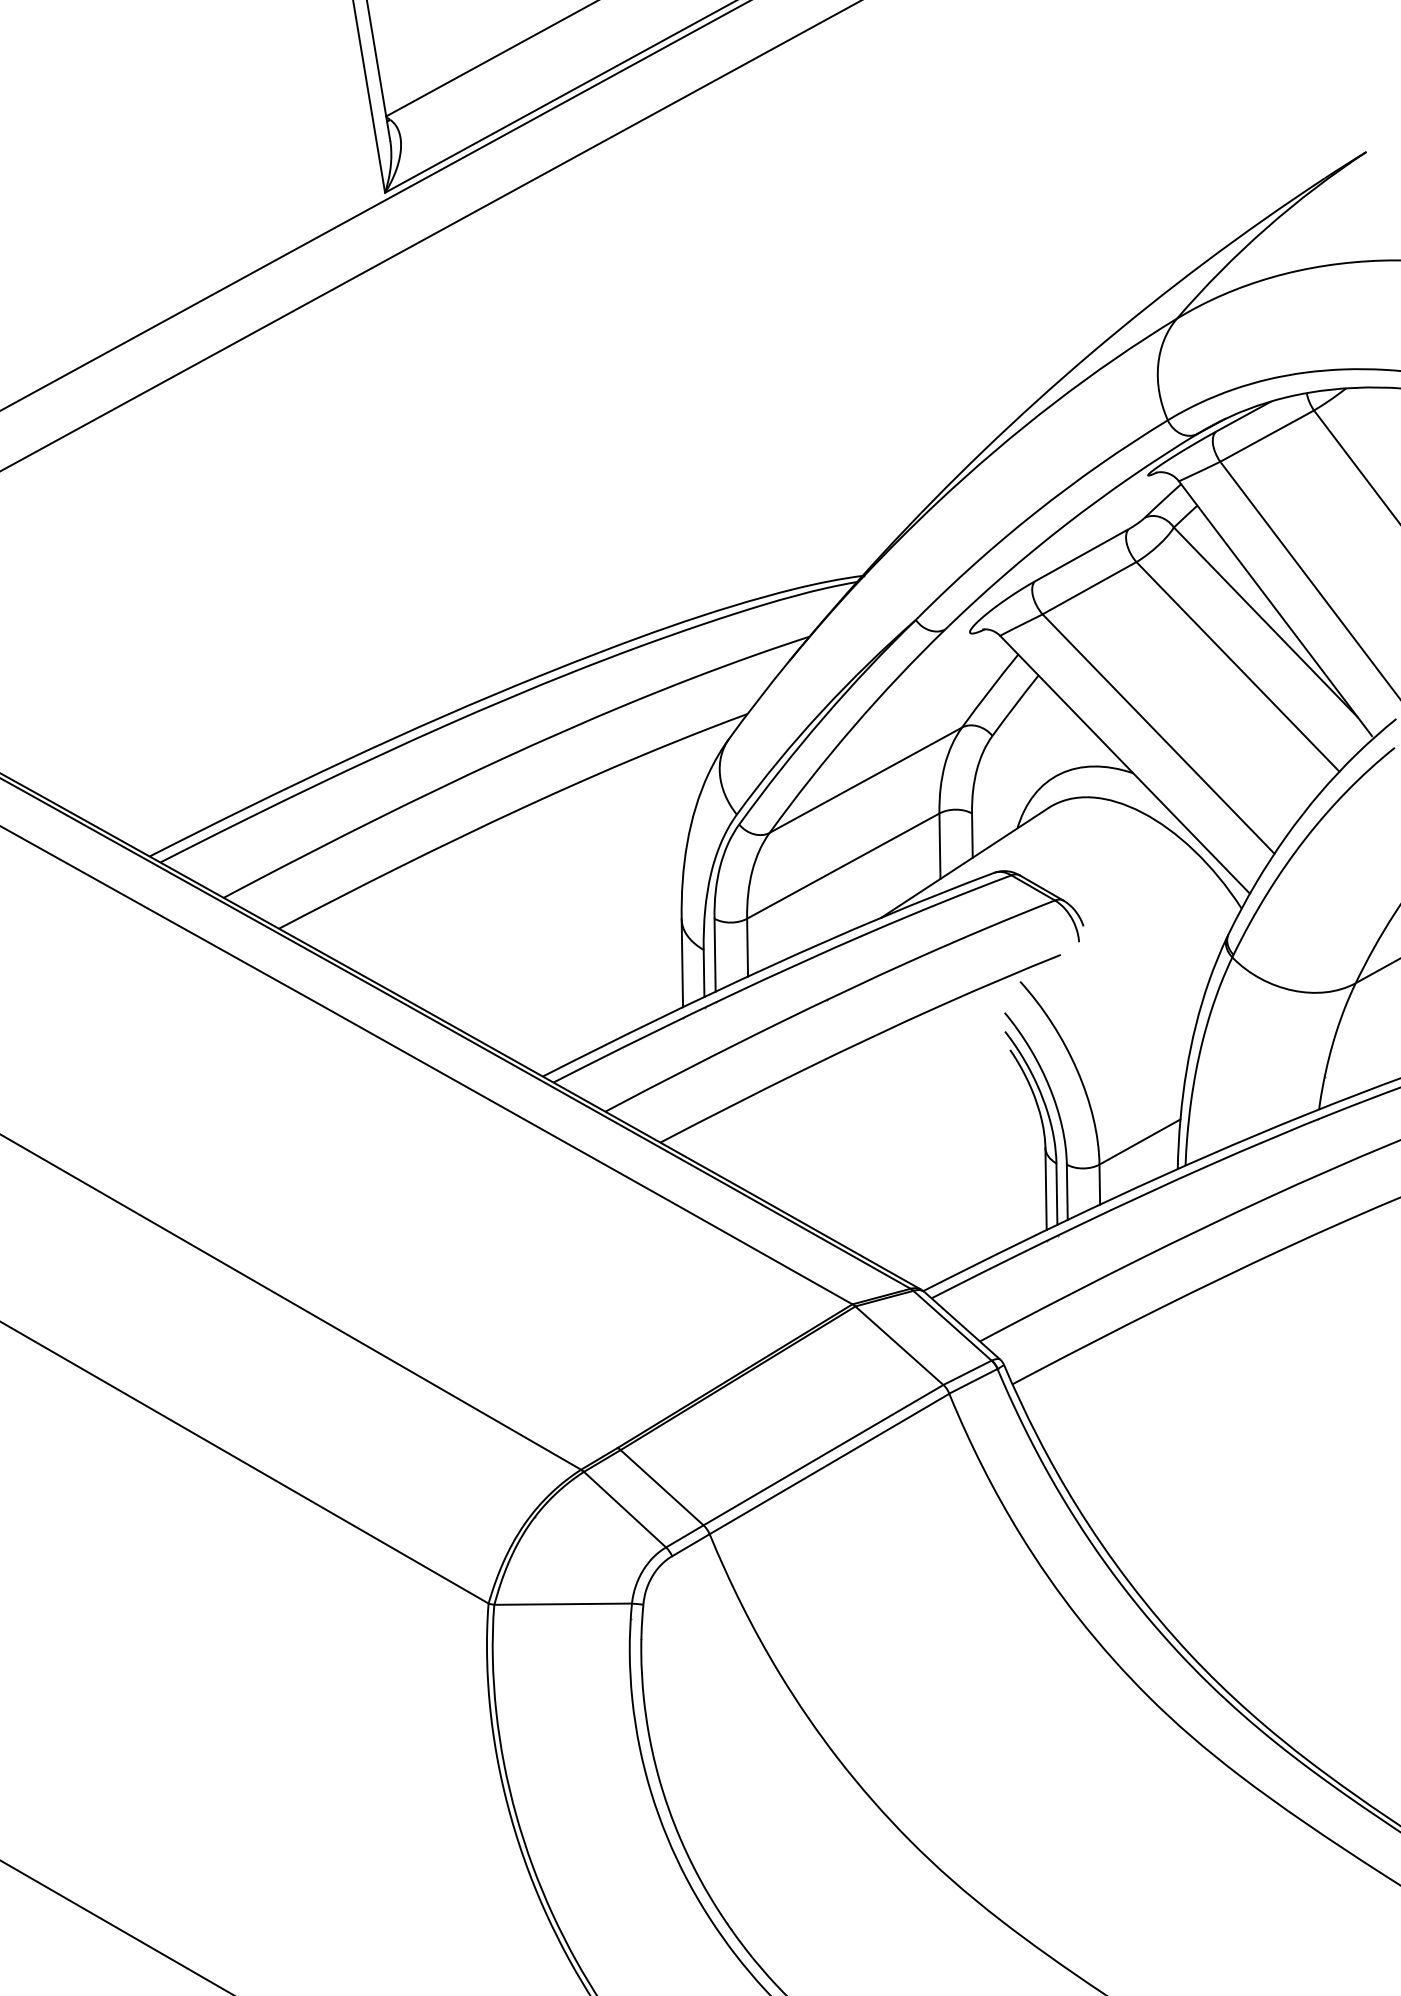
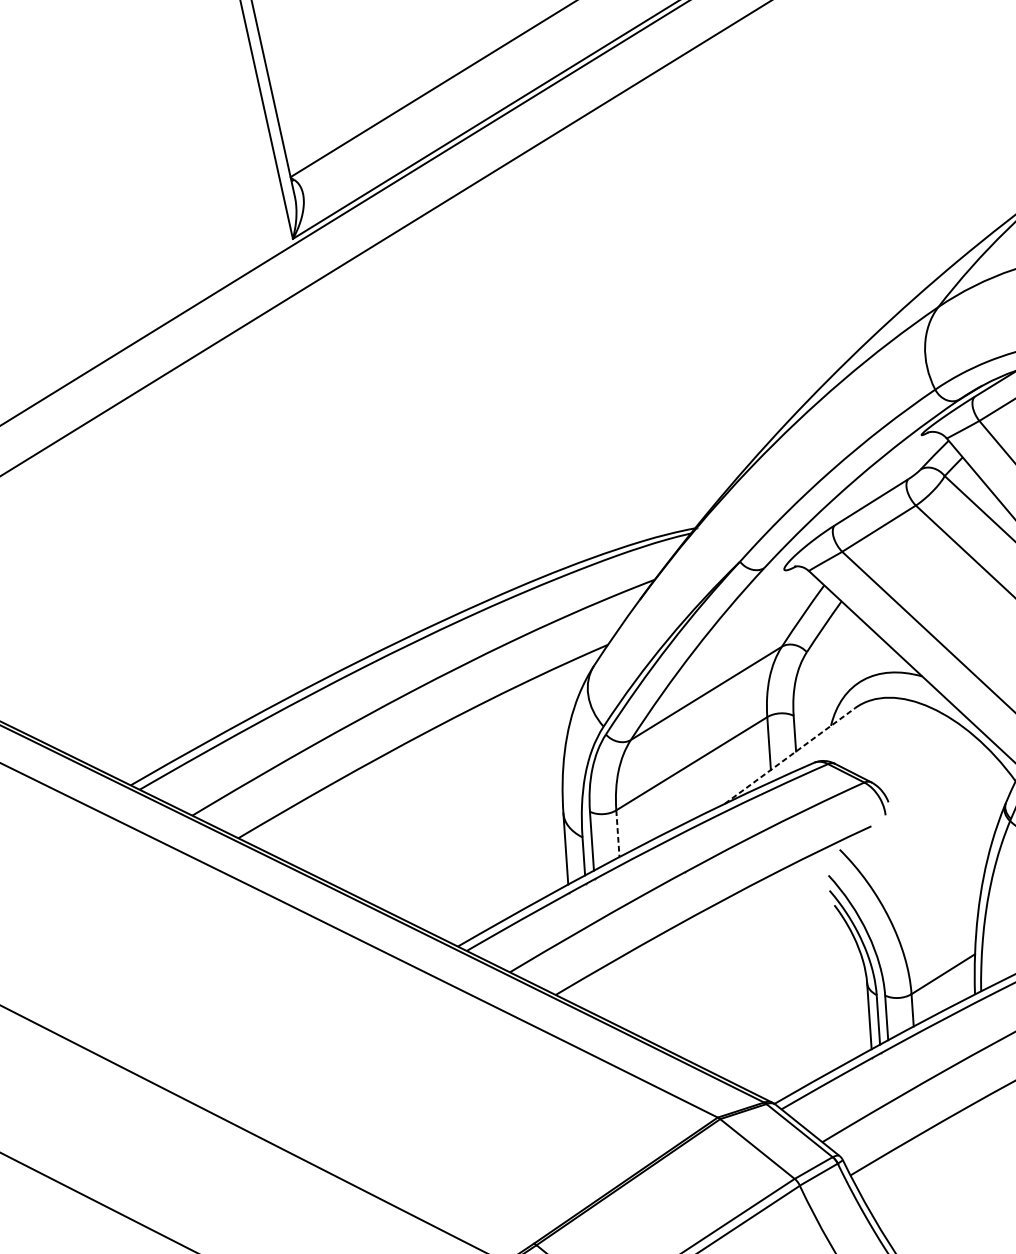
line: (964, 862) -> (789, 755), solid -> dashed
line: (747, 947) -> (617, 833), solid -> dashed

